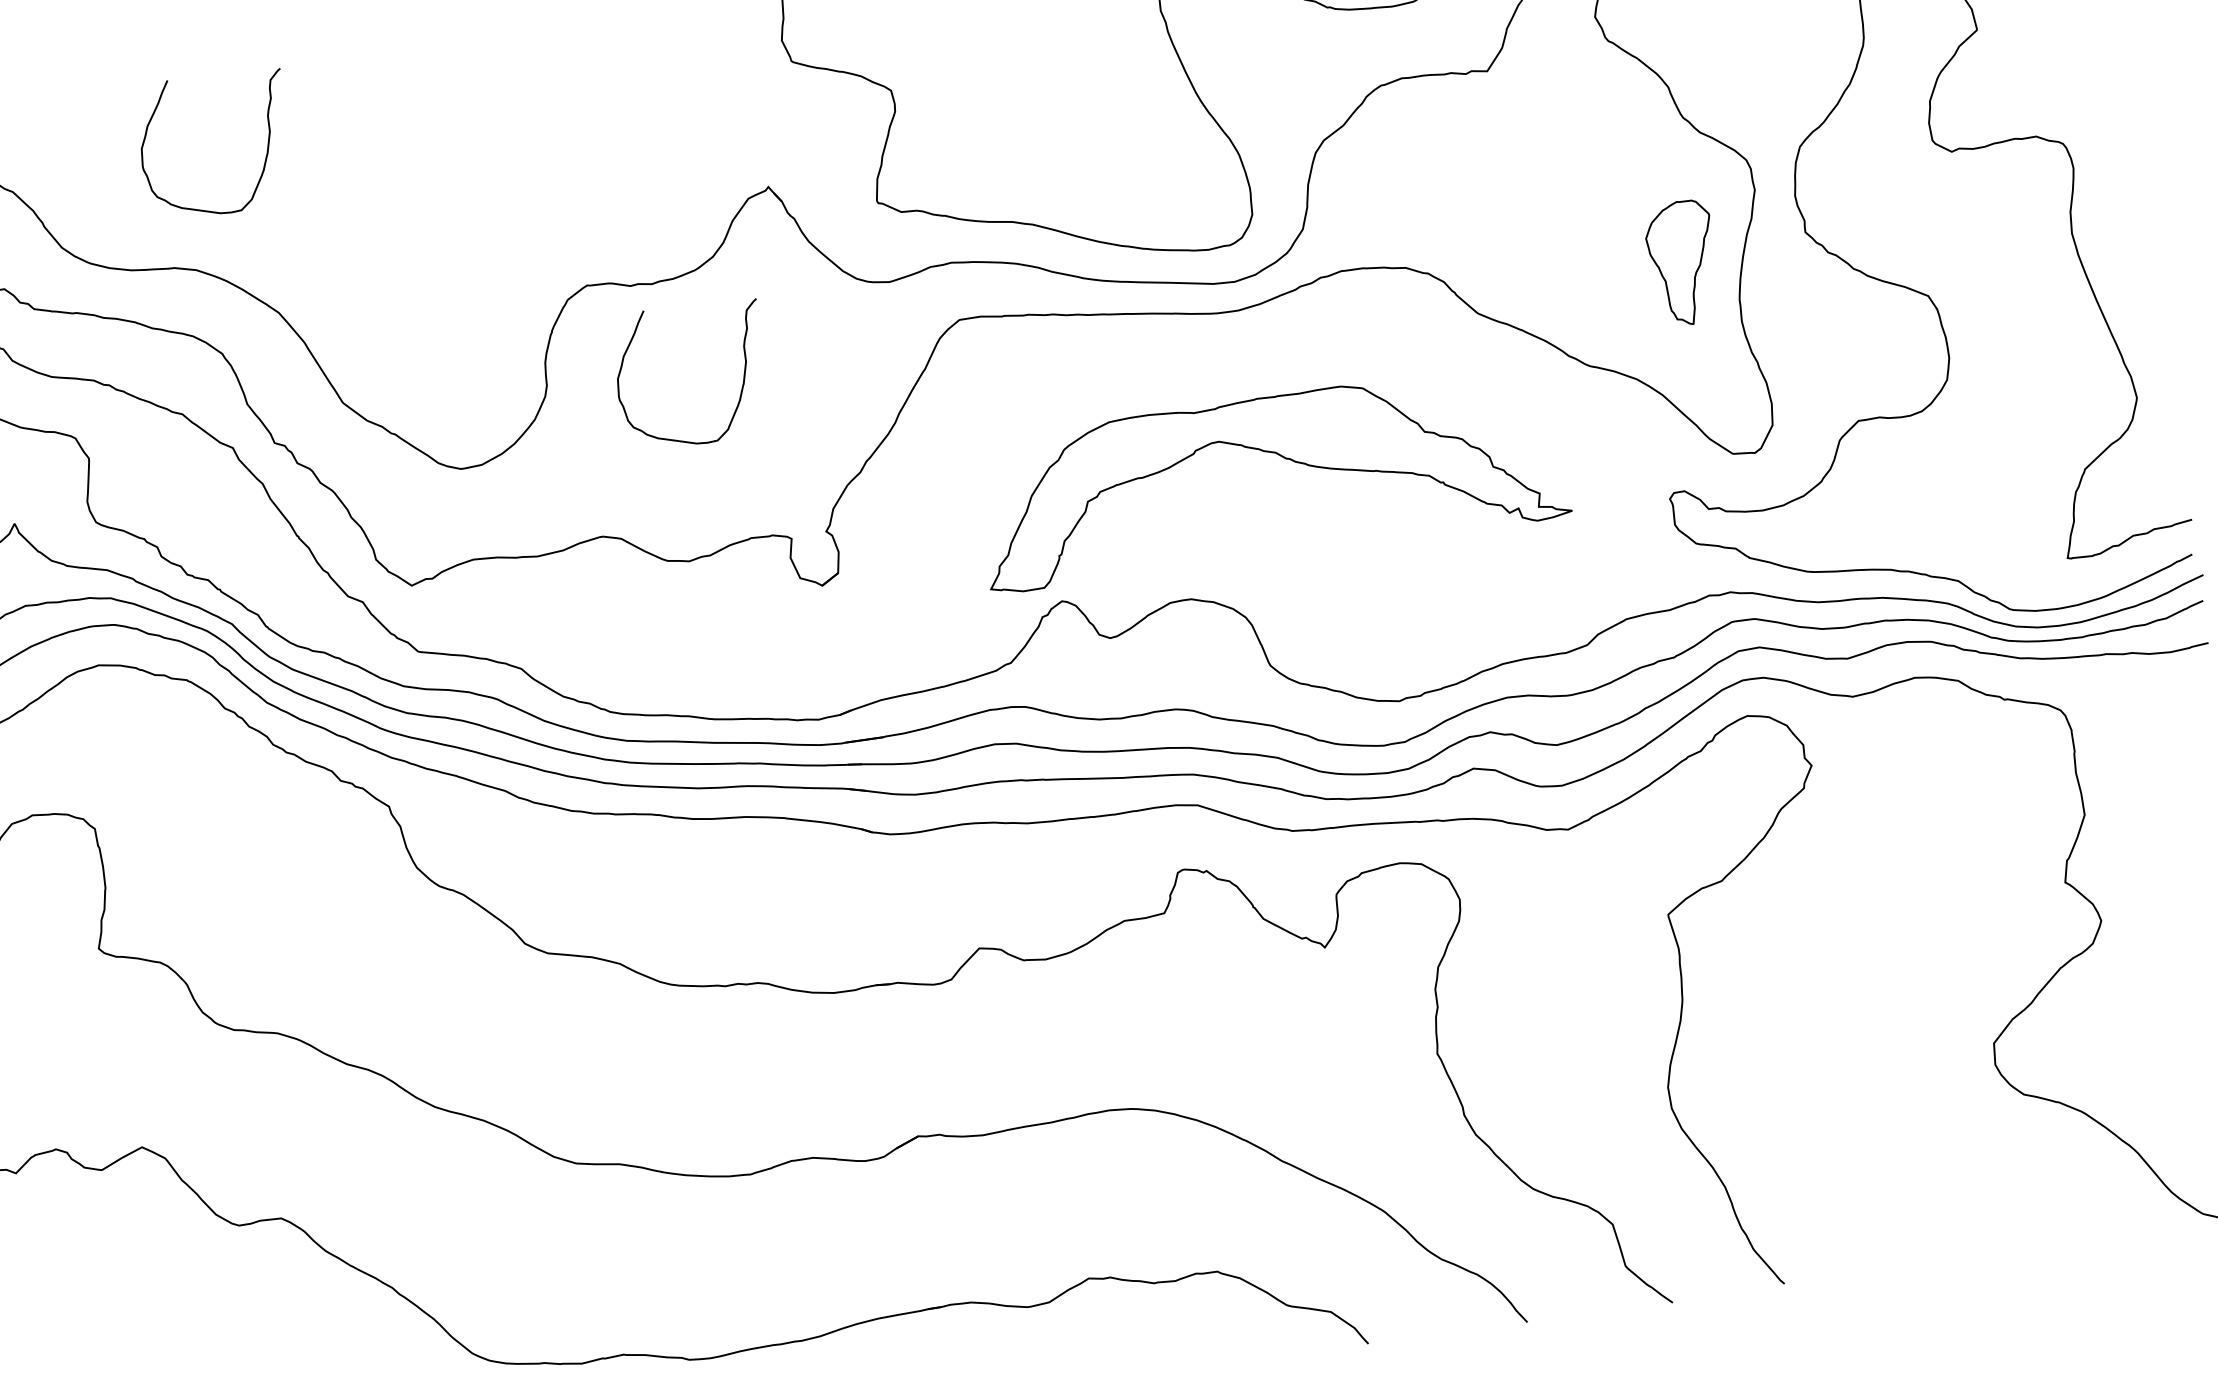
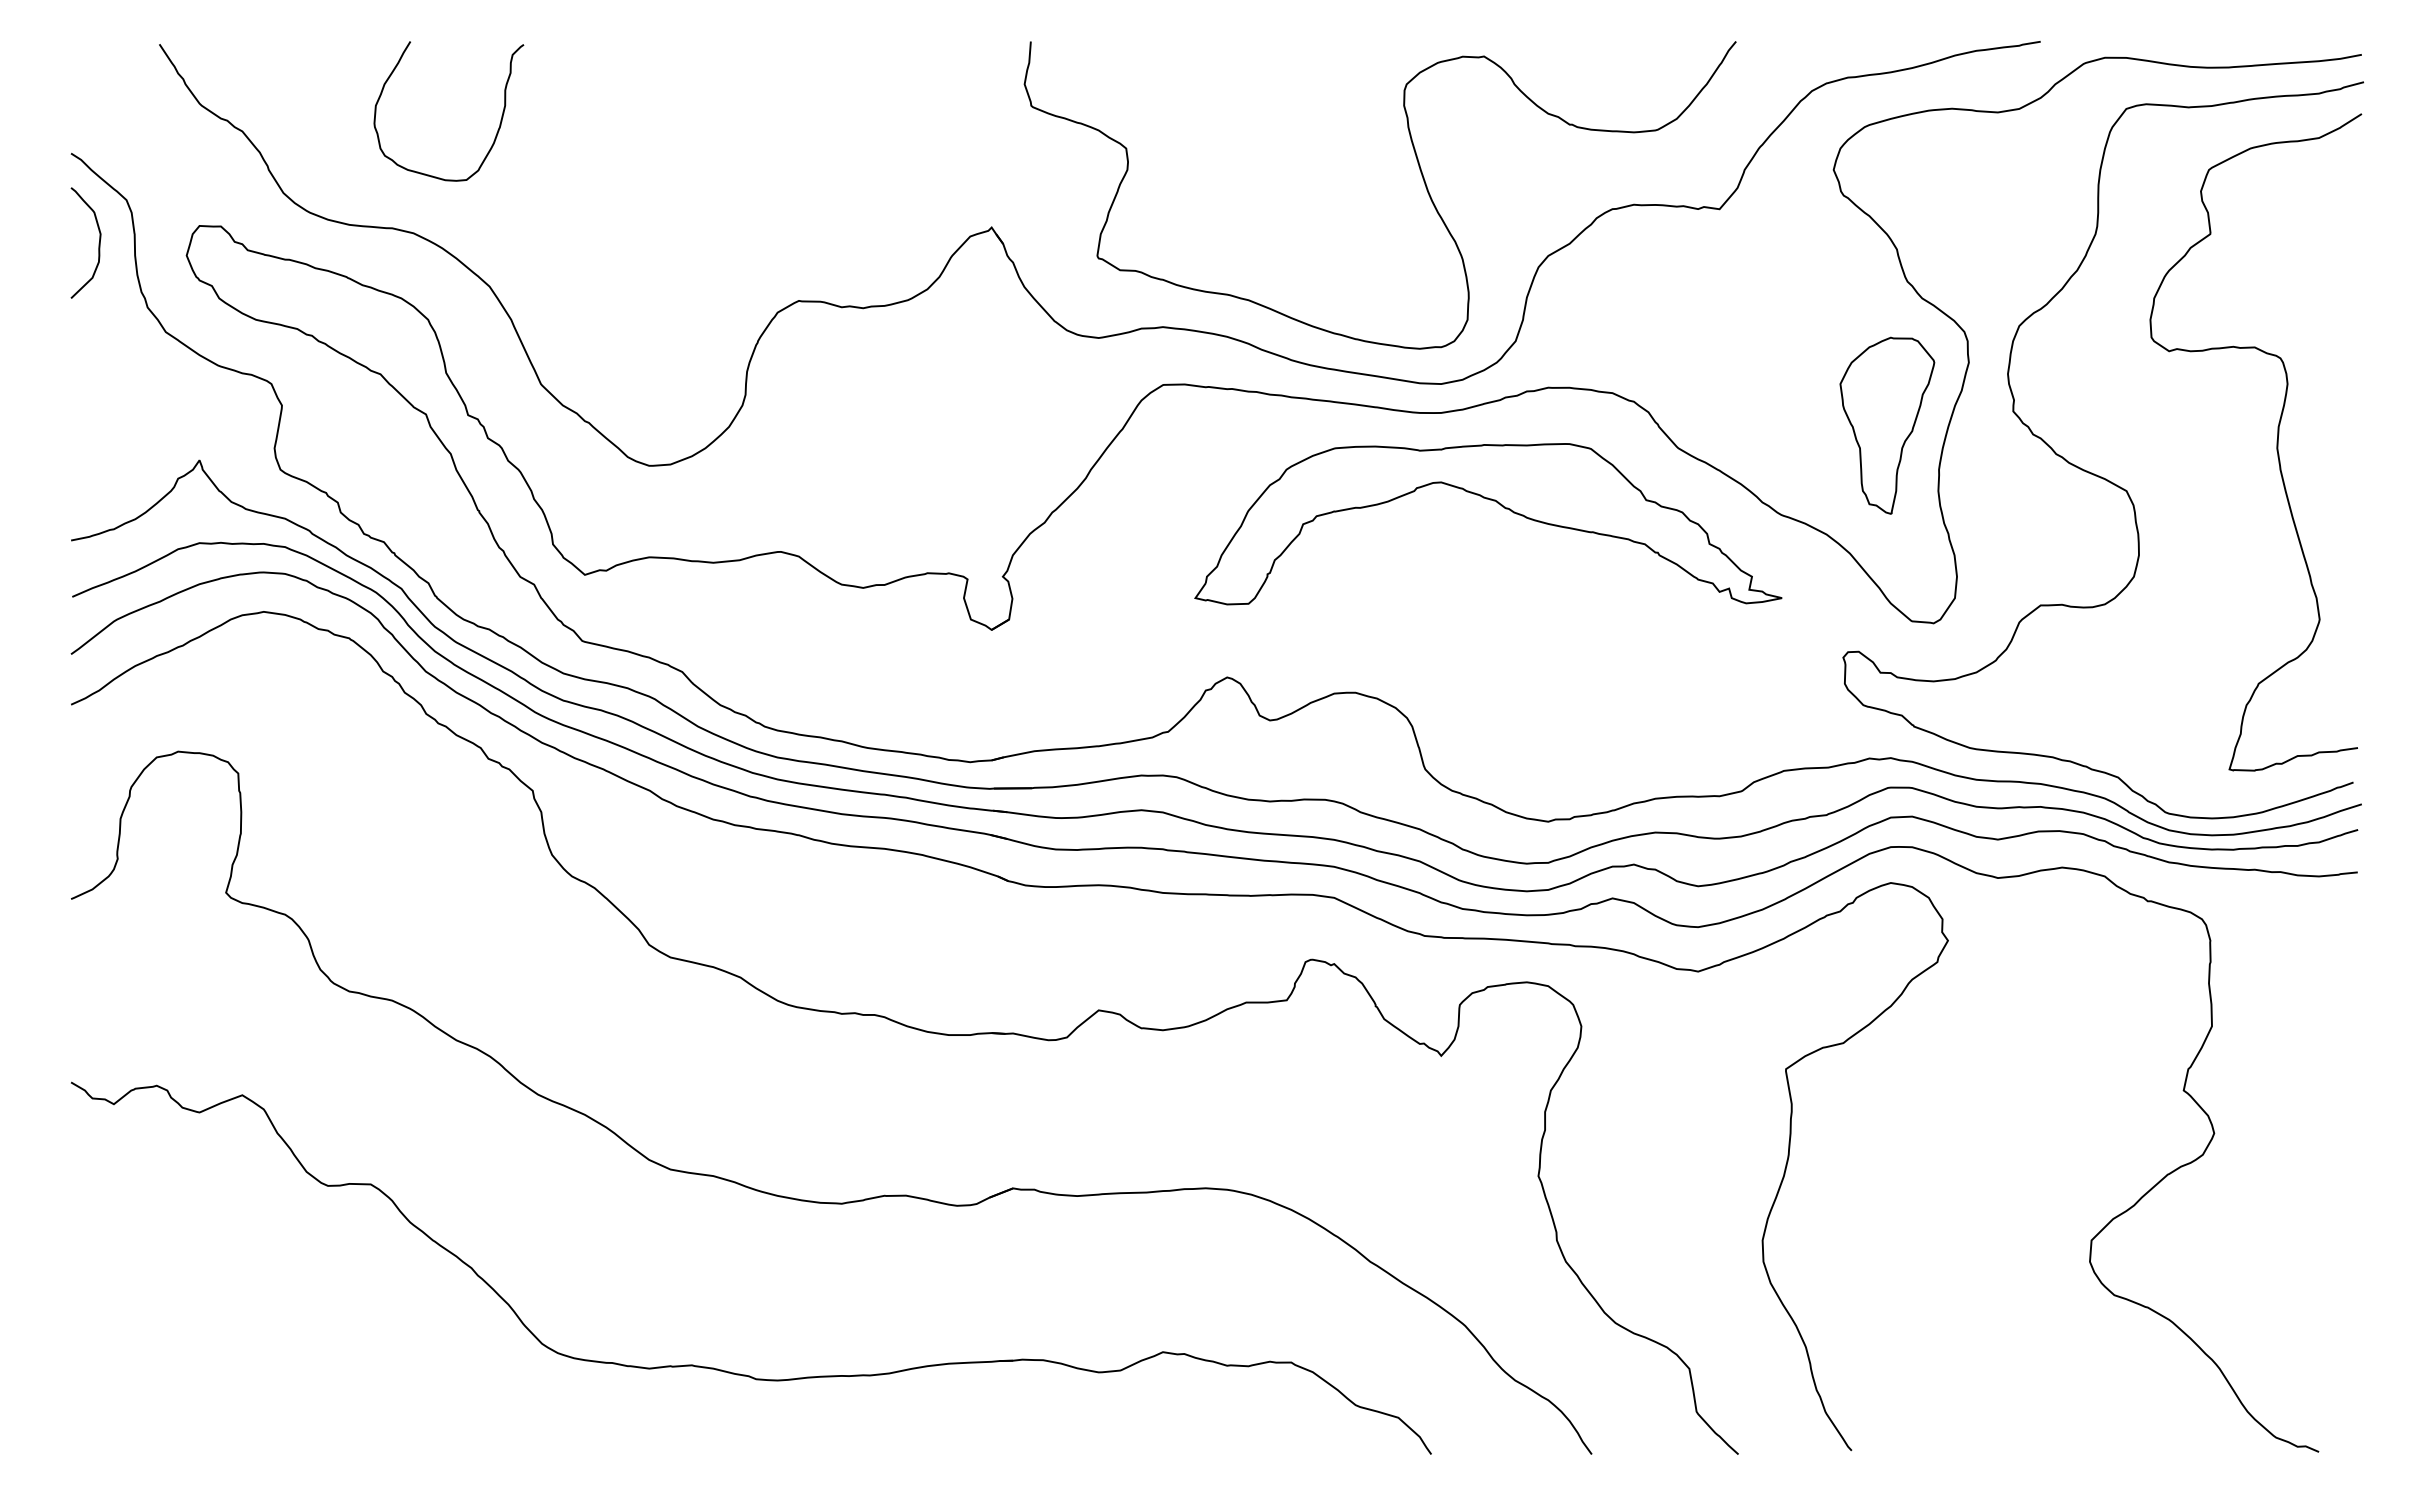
part: (1682, 263) -> (1887, 425), size x1.43
curve: (742, 380) -> (940, 415), removed
part: (1283, 458) -> (1502, 507), moved

